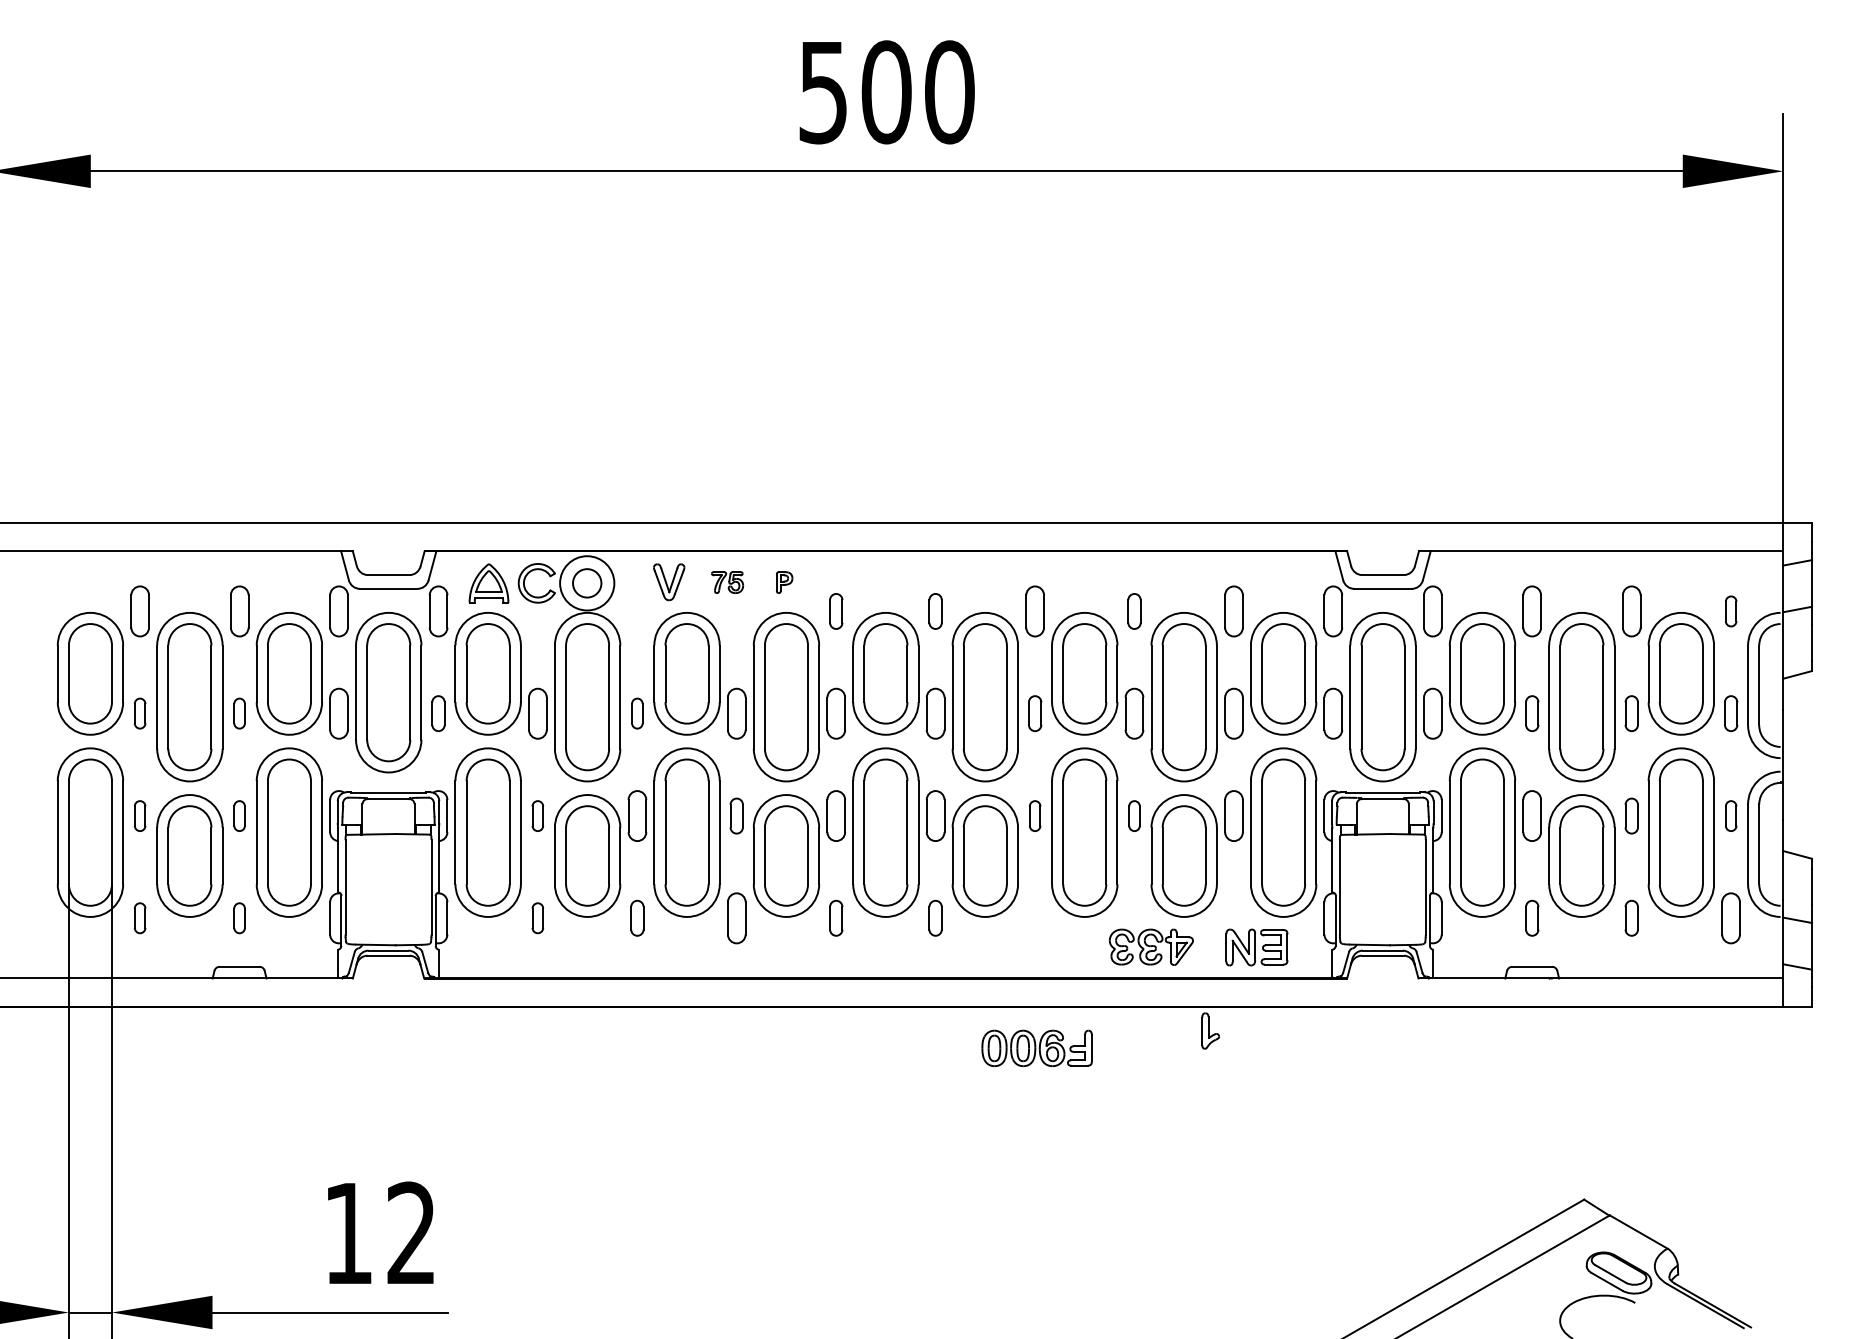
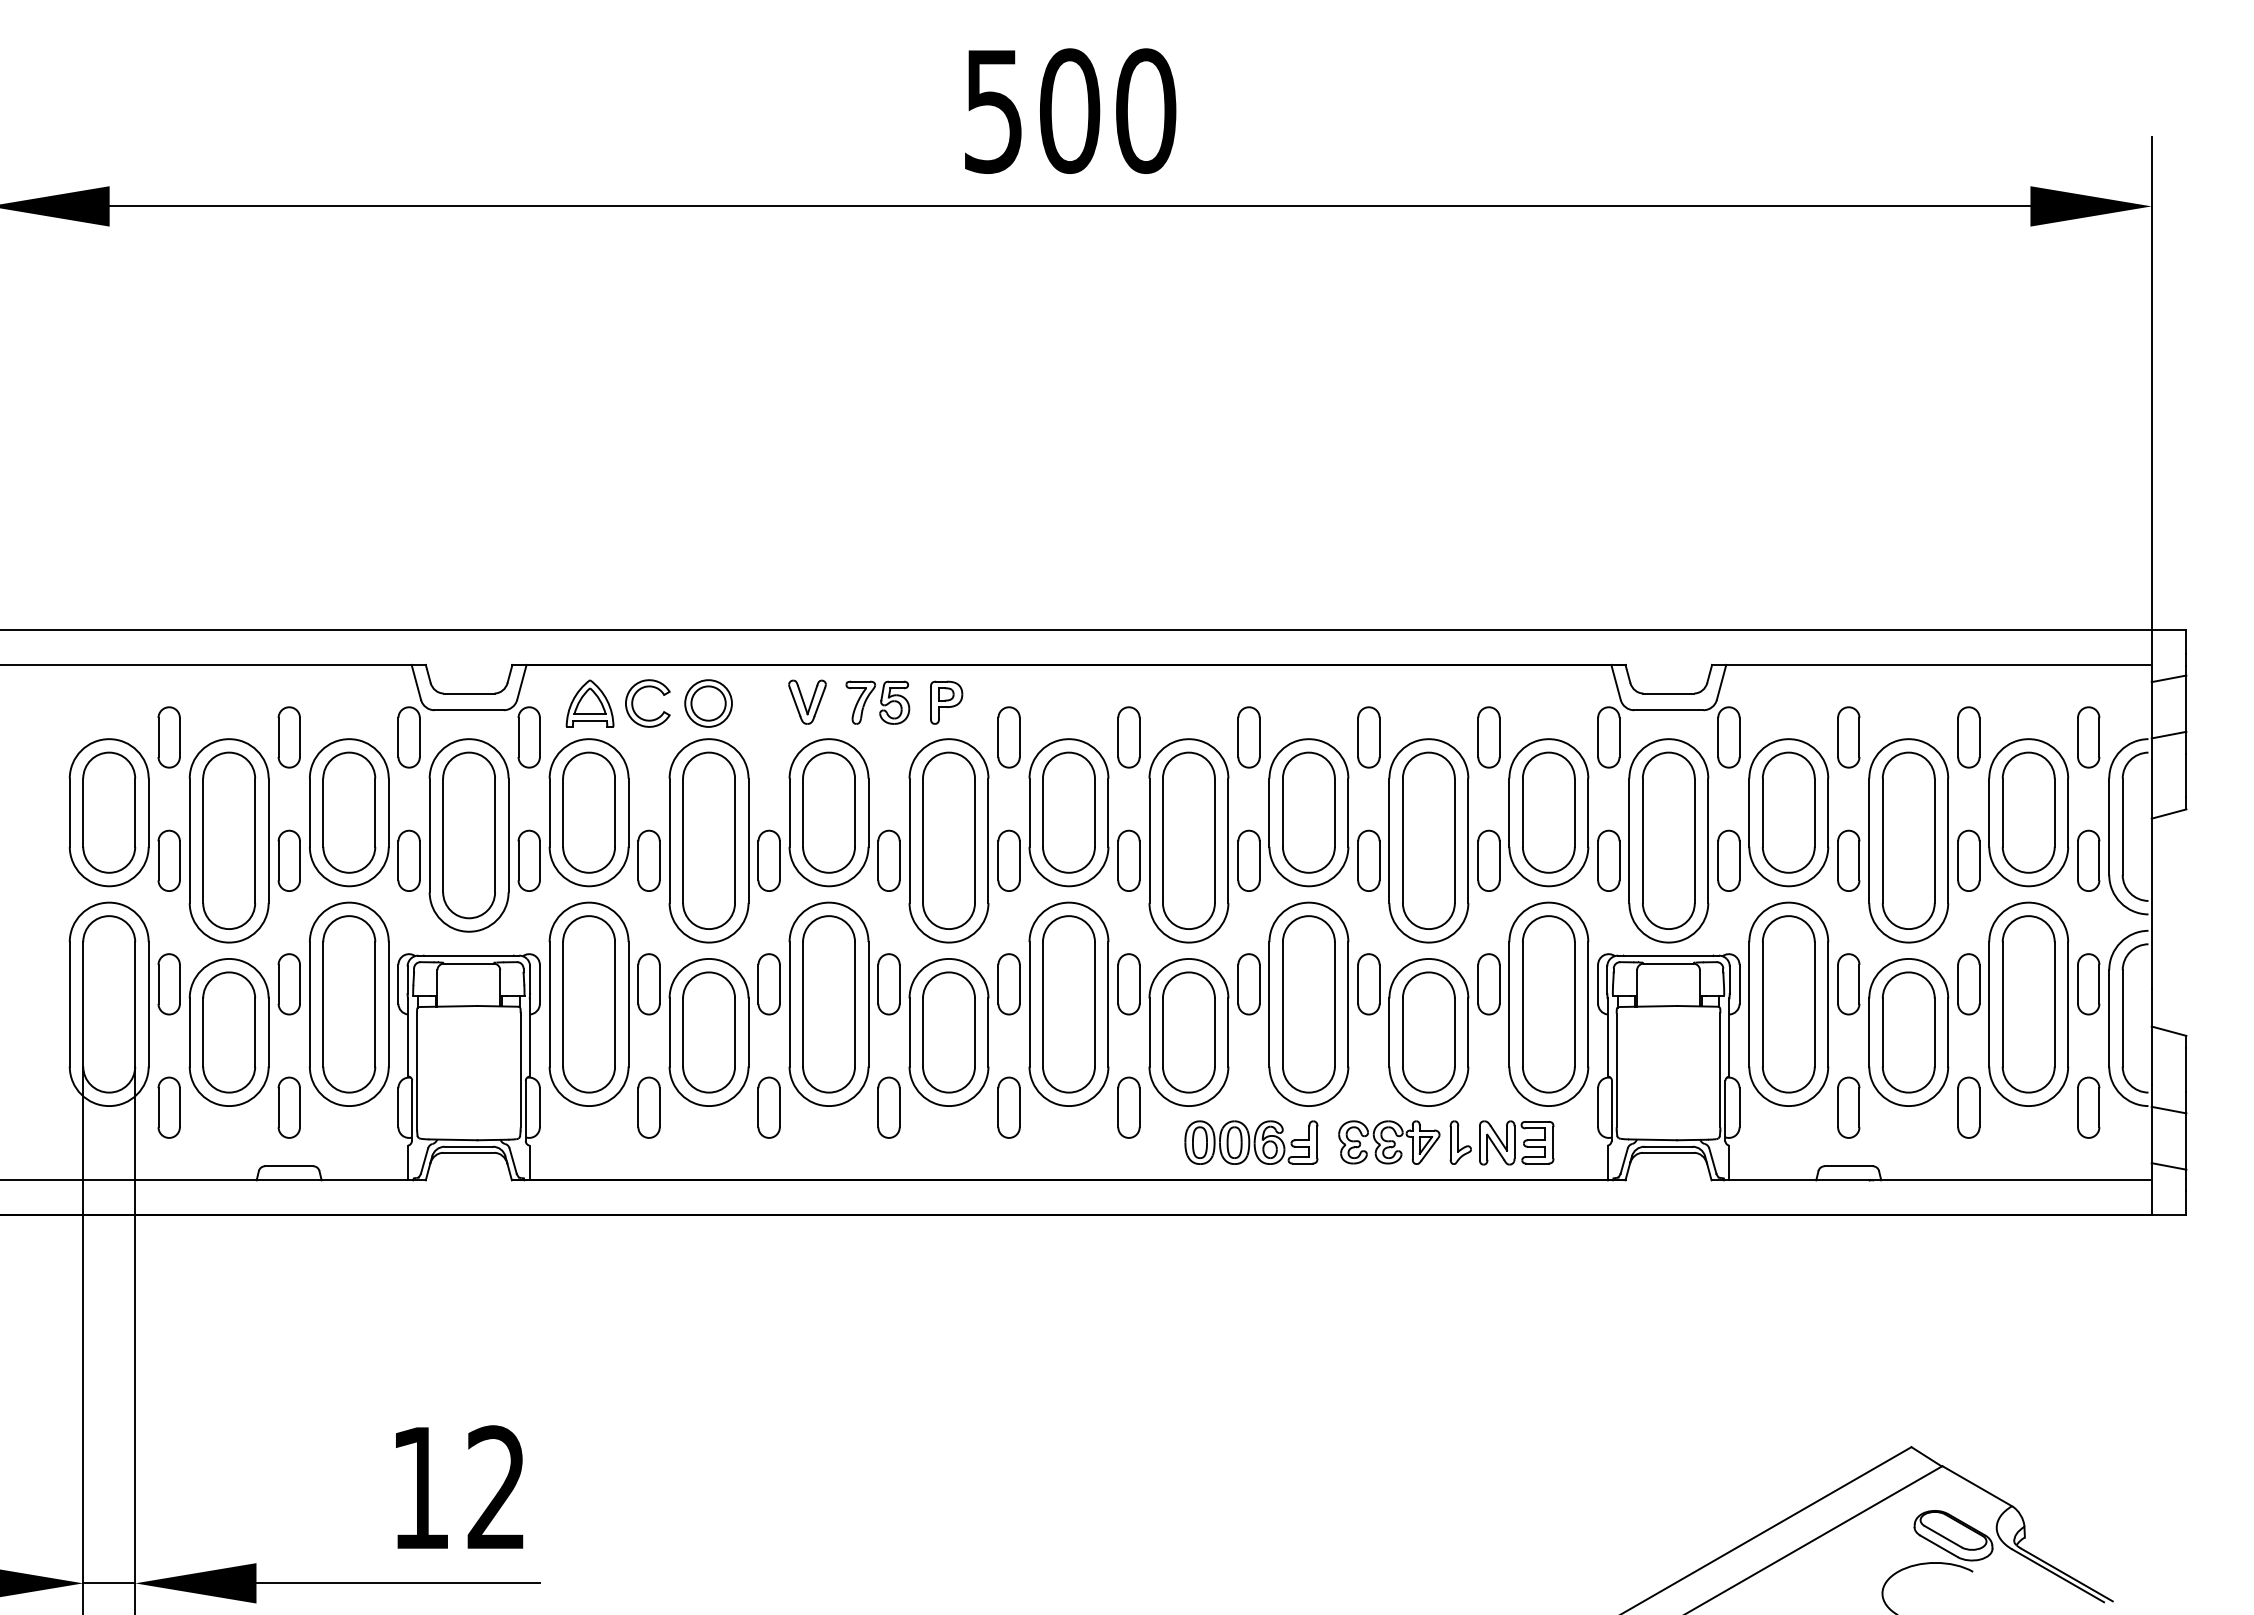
part: (727, 582) -> (877, 702), size x1.67
part: (784, 582) -> (946, 702), size x1.67
circle: (587, 583) -> (708, 703), size x0.71
part: (835, 611) -> (1008, 737), size x1.43
part: (935, 611) -> (1128, 737), size x1.43
part: (1134, 611) -> (1368, 737), size x1.43
part: (1730, 611) -> (2088, 737), size x1.67
part: (139, 713) -> (168, 860), size x1.67
part: (239, 713) -> (288, 860), size x1.67
part: (437, 713) -> (528, 860), size x1.43
part: (636, 713) -> (768, 860), size x1.67
part: (1034, 713) -> (1248, 860), size x1.43
part: (1531, 713) -> (1848, 860), size x1.43
part: (1631, 713) -> (1968, 860), size x1.43
part: (1730, 713) -> (2088, 860), size x1.43
part: (139, 816) -> (168, 984), size x1.67
part: (239, 816) -> (288, 984), size x1.67
part: (537, 816) -> (648, 984), size x1.67
part: (736, 816) -> (888, 984), size x1.43
part: (1034, 816) -> (1248, 984), size x1.67
part: (1134, 816) -> (1368, 984), size x1.67
part: (1631, 816) -> (1968, 984), size x1.43
part: (1730, 816) -> (2088, 984), size x1.67
part: (139, 918) -> (168, 1107), size x1.67
part: (239, 918) -> (288, 1107), size x1.67
part: (537, 918) -> (648, 1107), size x1.67
part: (636, 918) -> (768, 1107), size x1.43
part: (835, 918) -> (1008, 1107), size x1.43
part: (935, 918) -> (1128, 1107), size x1.43
part: (1531, 918) -> (1848, 1107), size x1.43
part: (1631, 918) -> (1968, 1107), size x1.43
part: (1210, 1030) -> (1460, 1142), moved
part: (1037, 1048) -> (1251, 1142), moved

